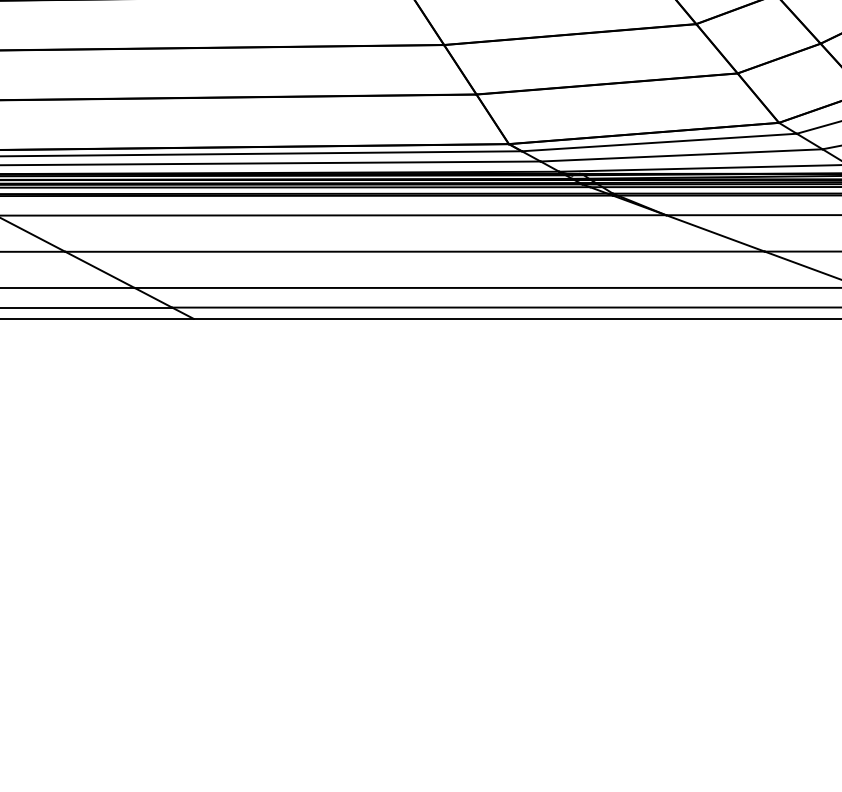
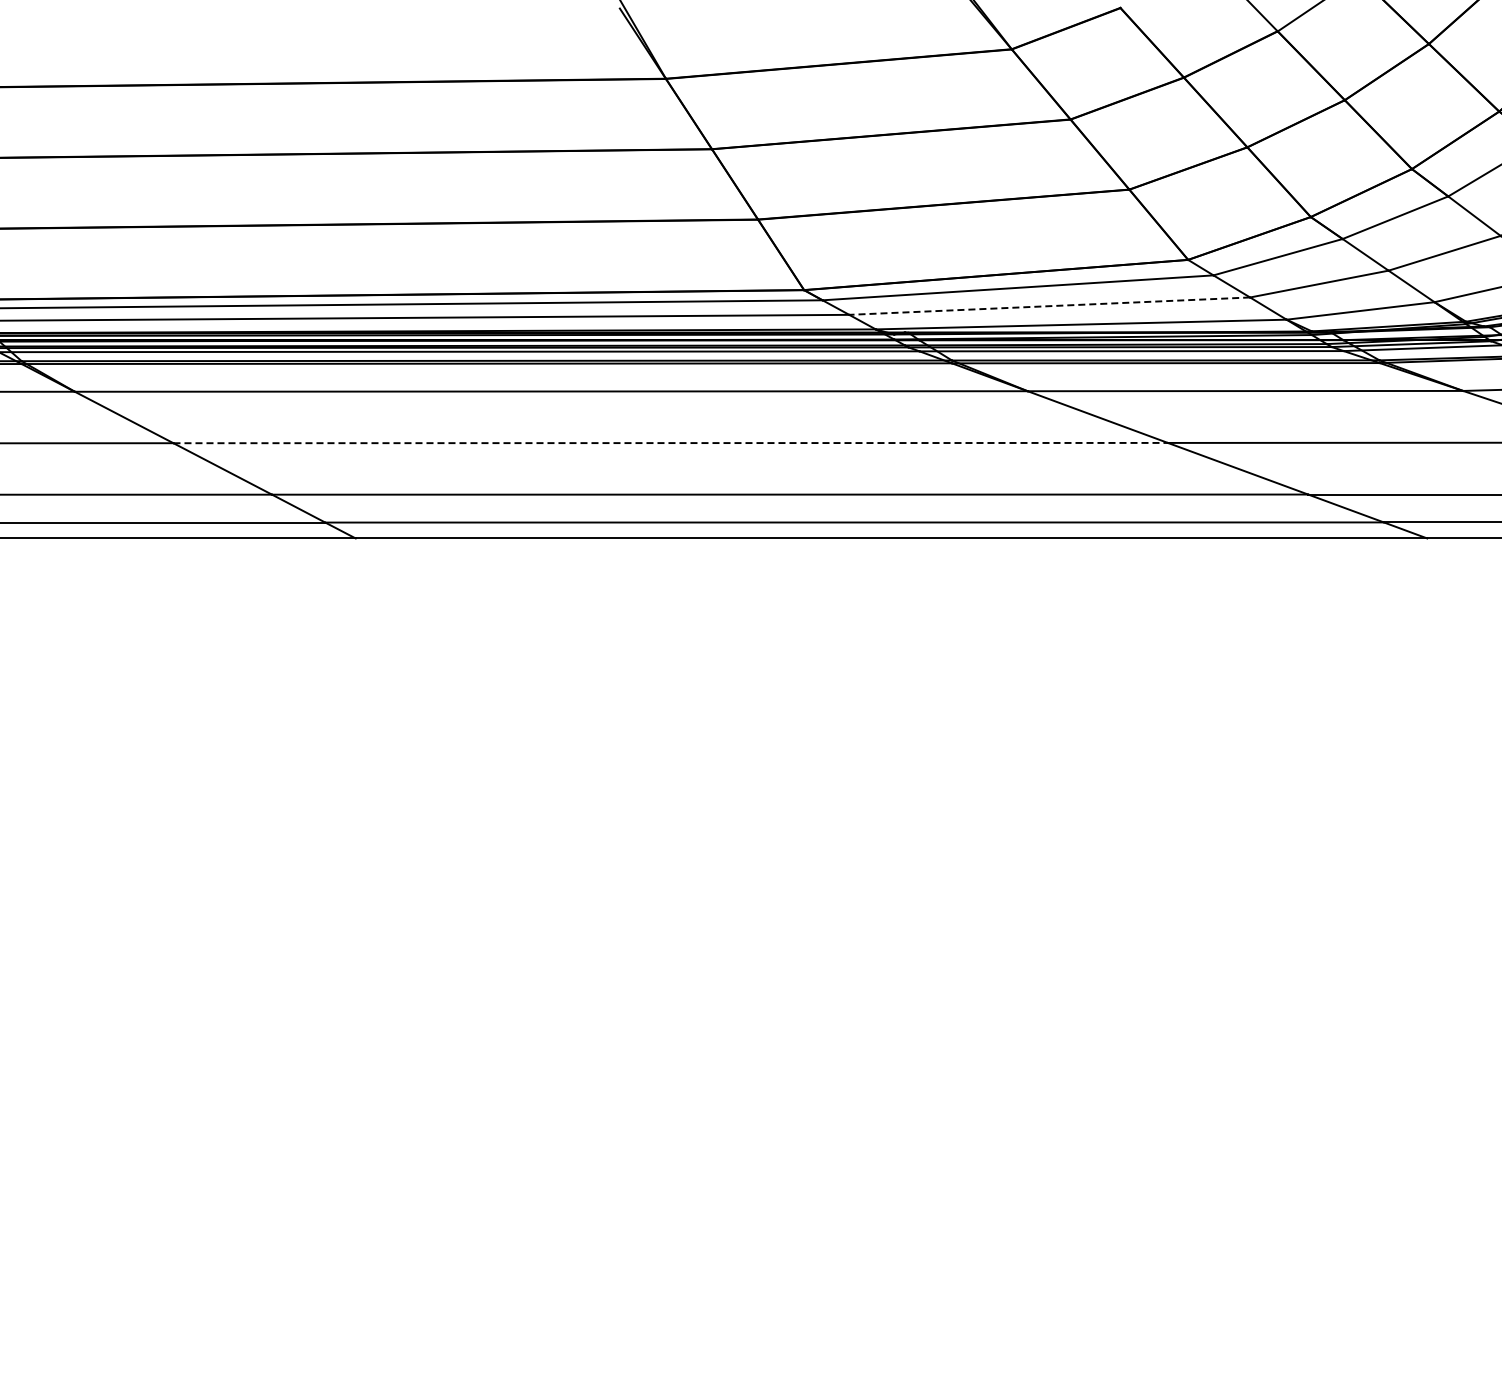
line: (681, 155) -> (1049, 306), solid -> dashed
line: (415, 251) -> (671, 443), solid -> dashed

